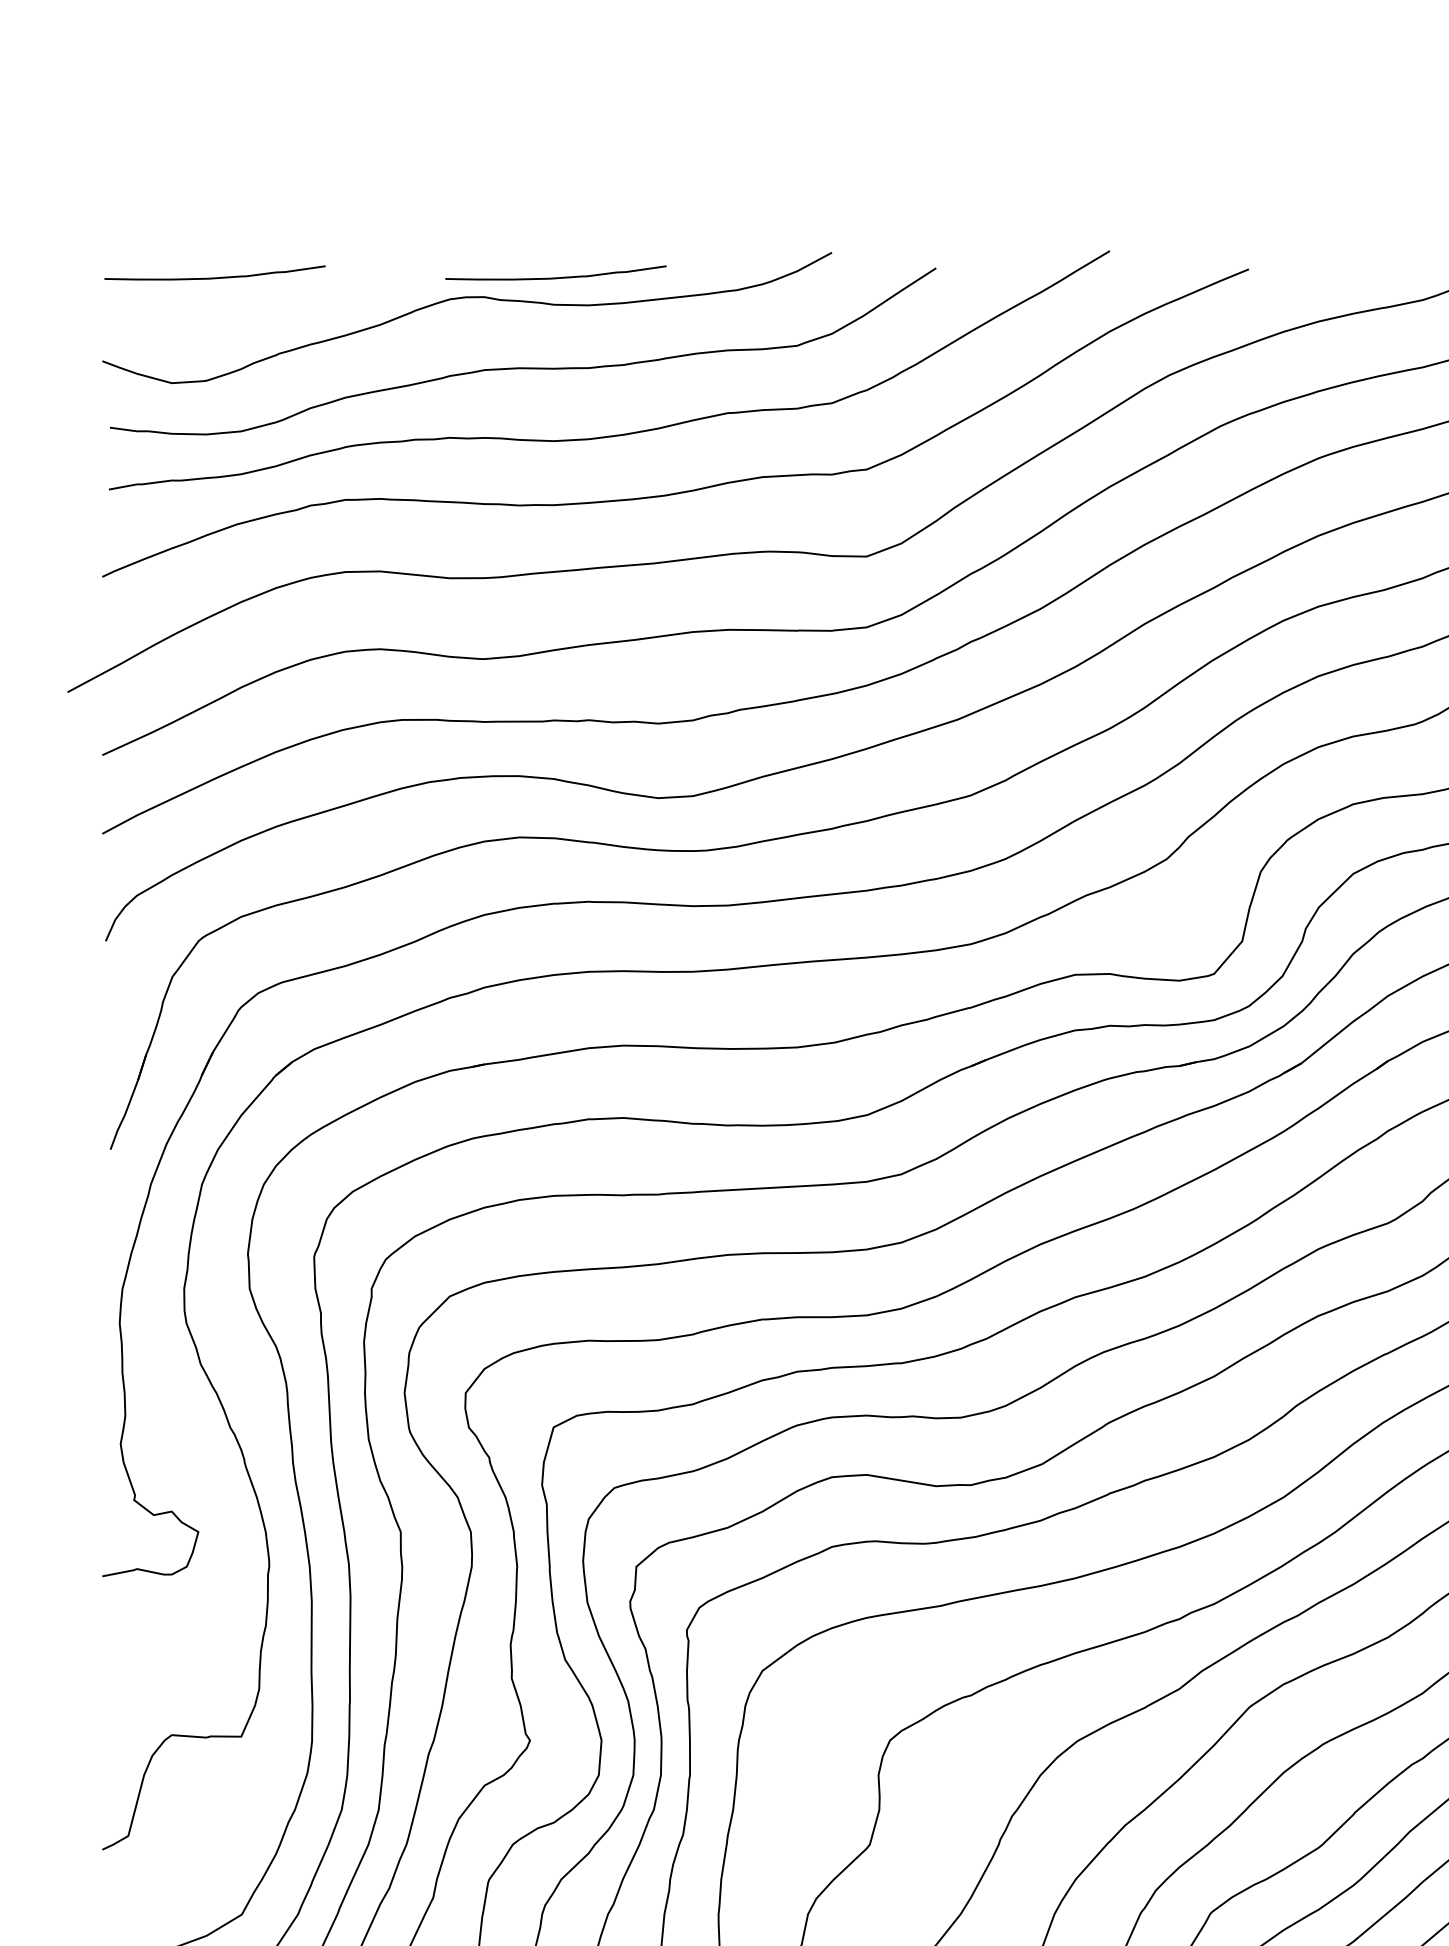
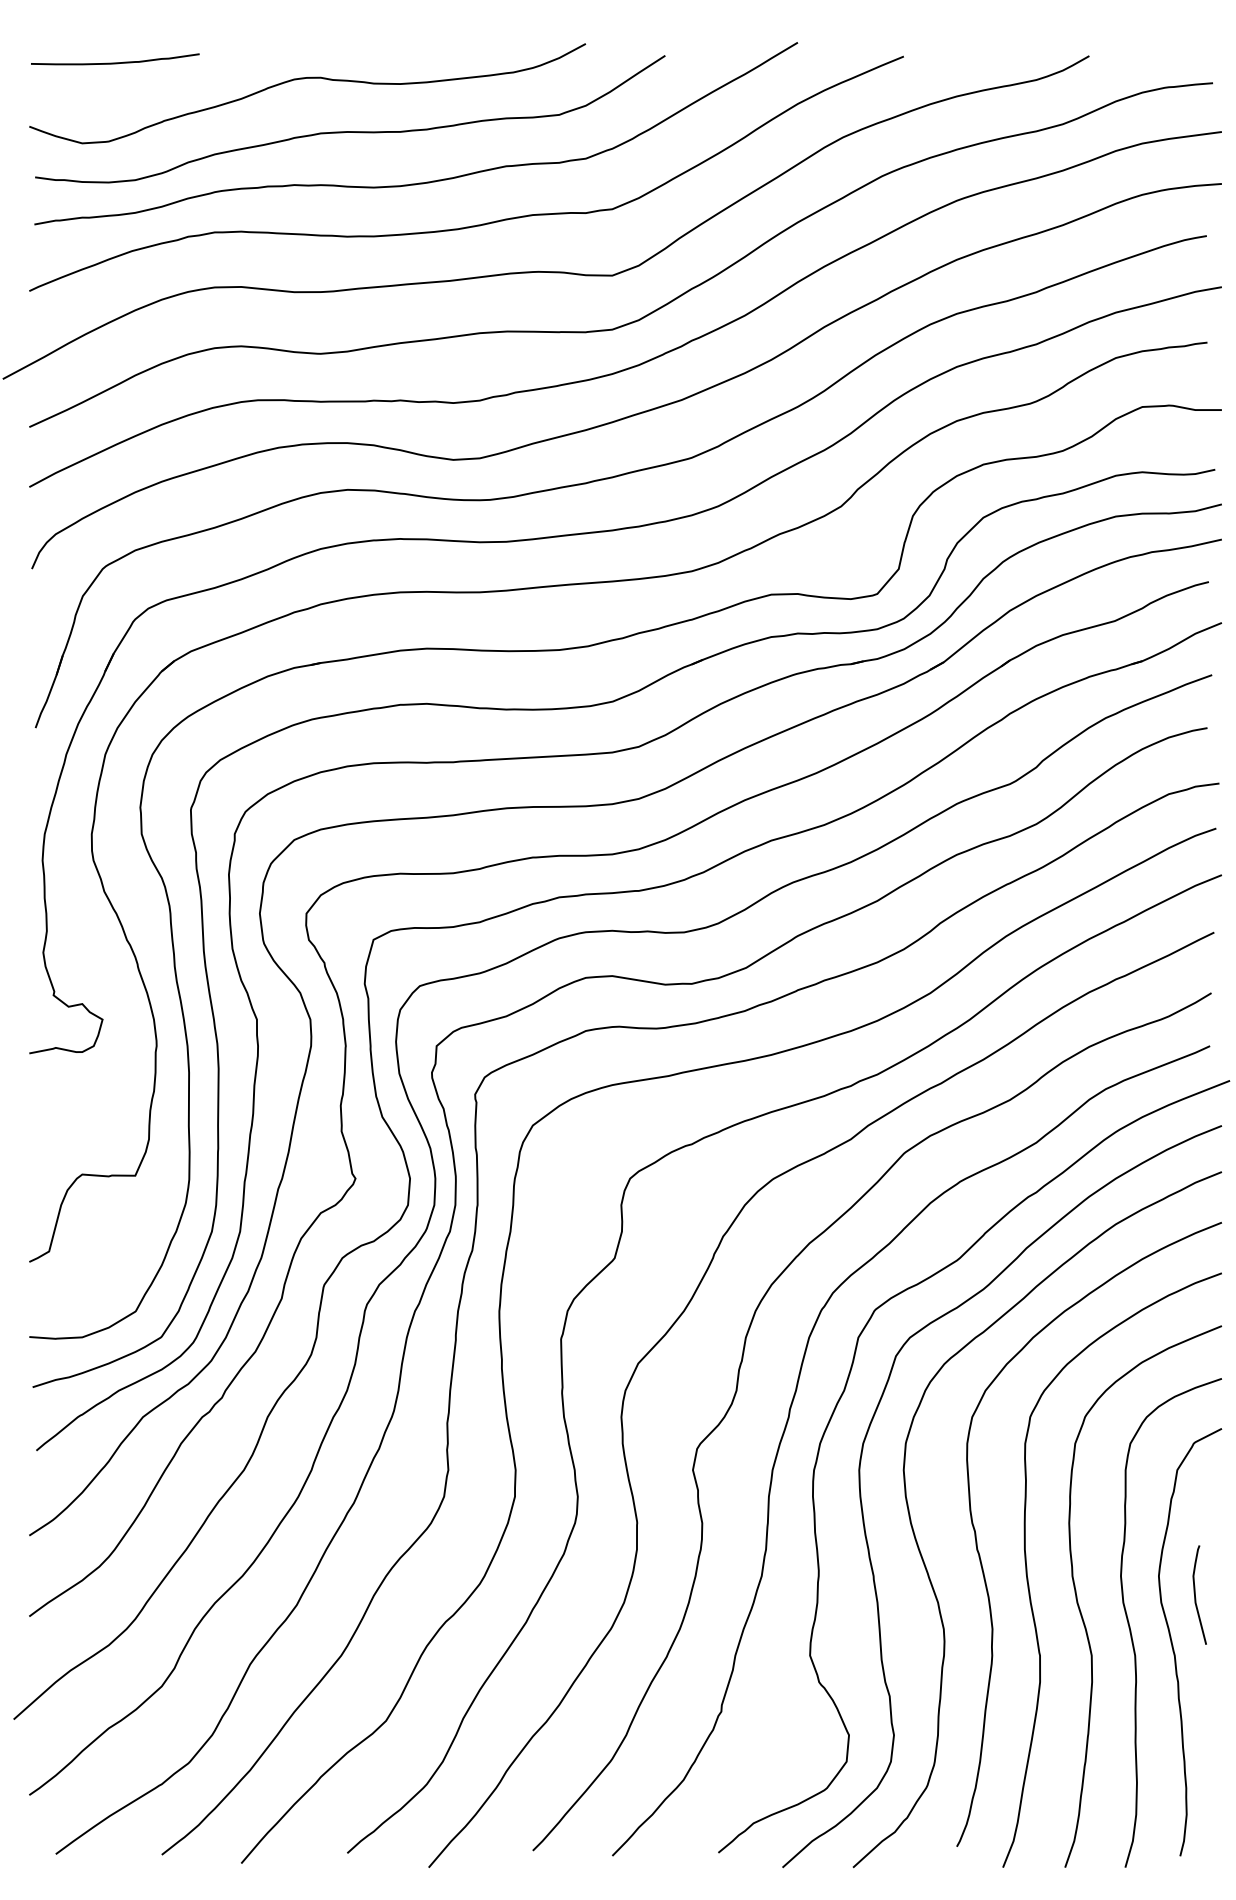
curve: (556, 277) -> (375, 62), removed

